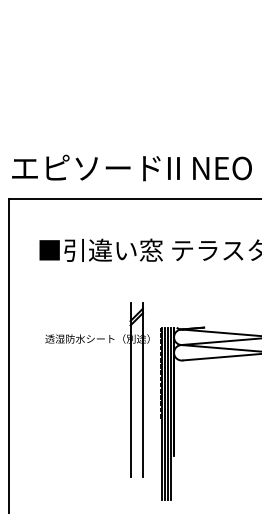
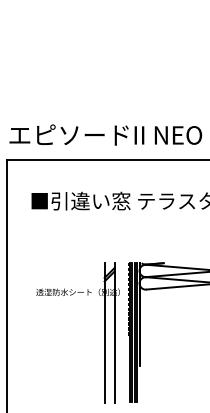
part: (130, 389) -> (104, 332), moved

